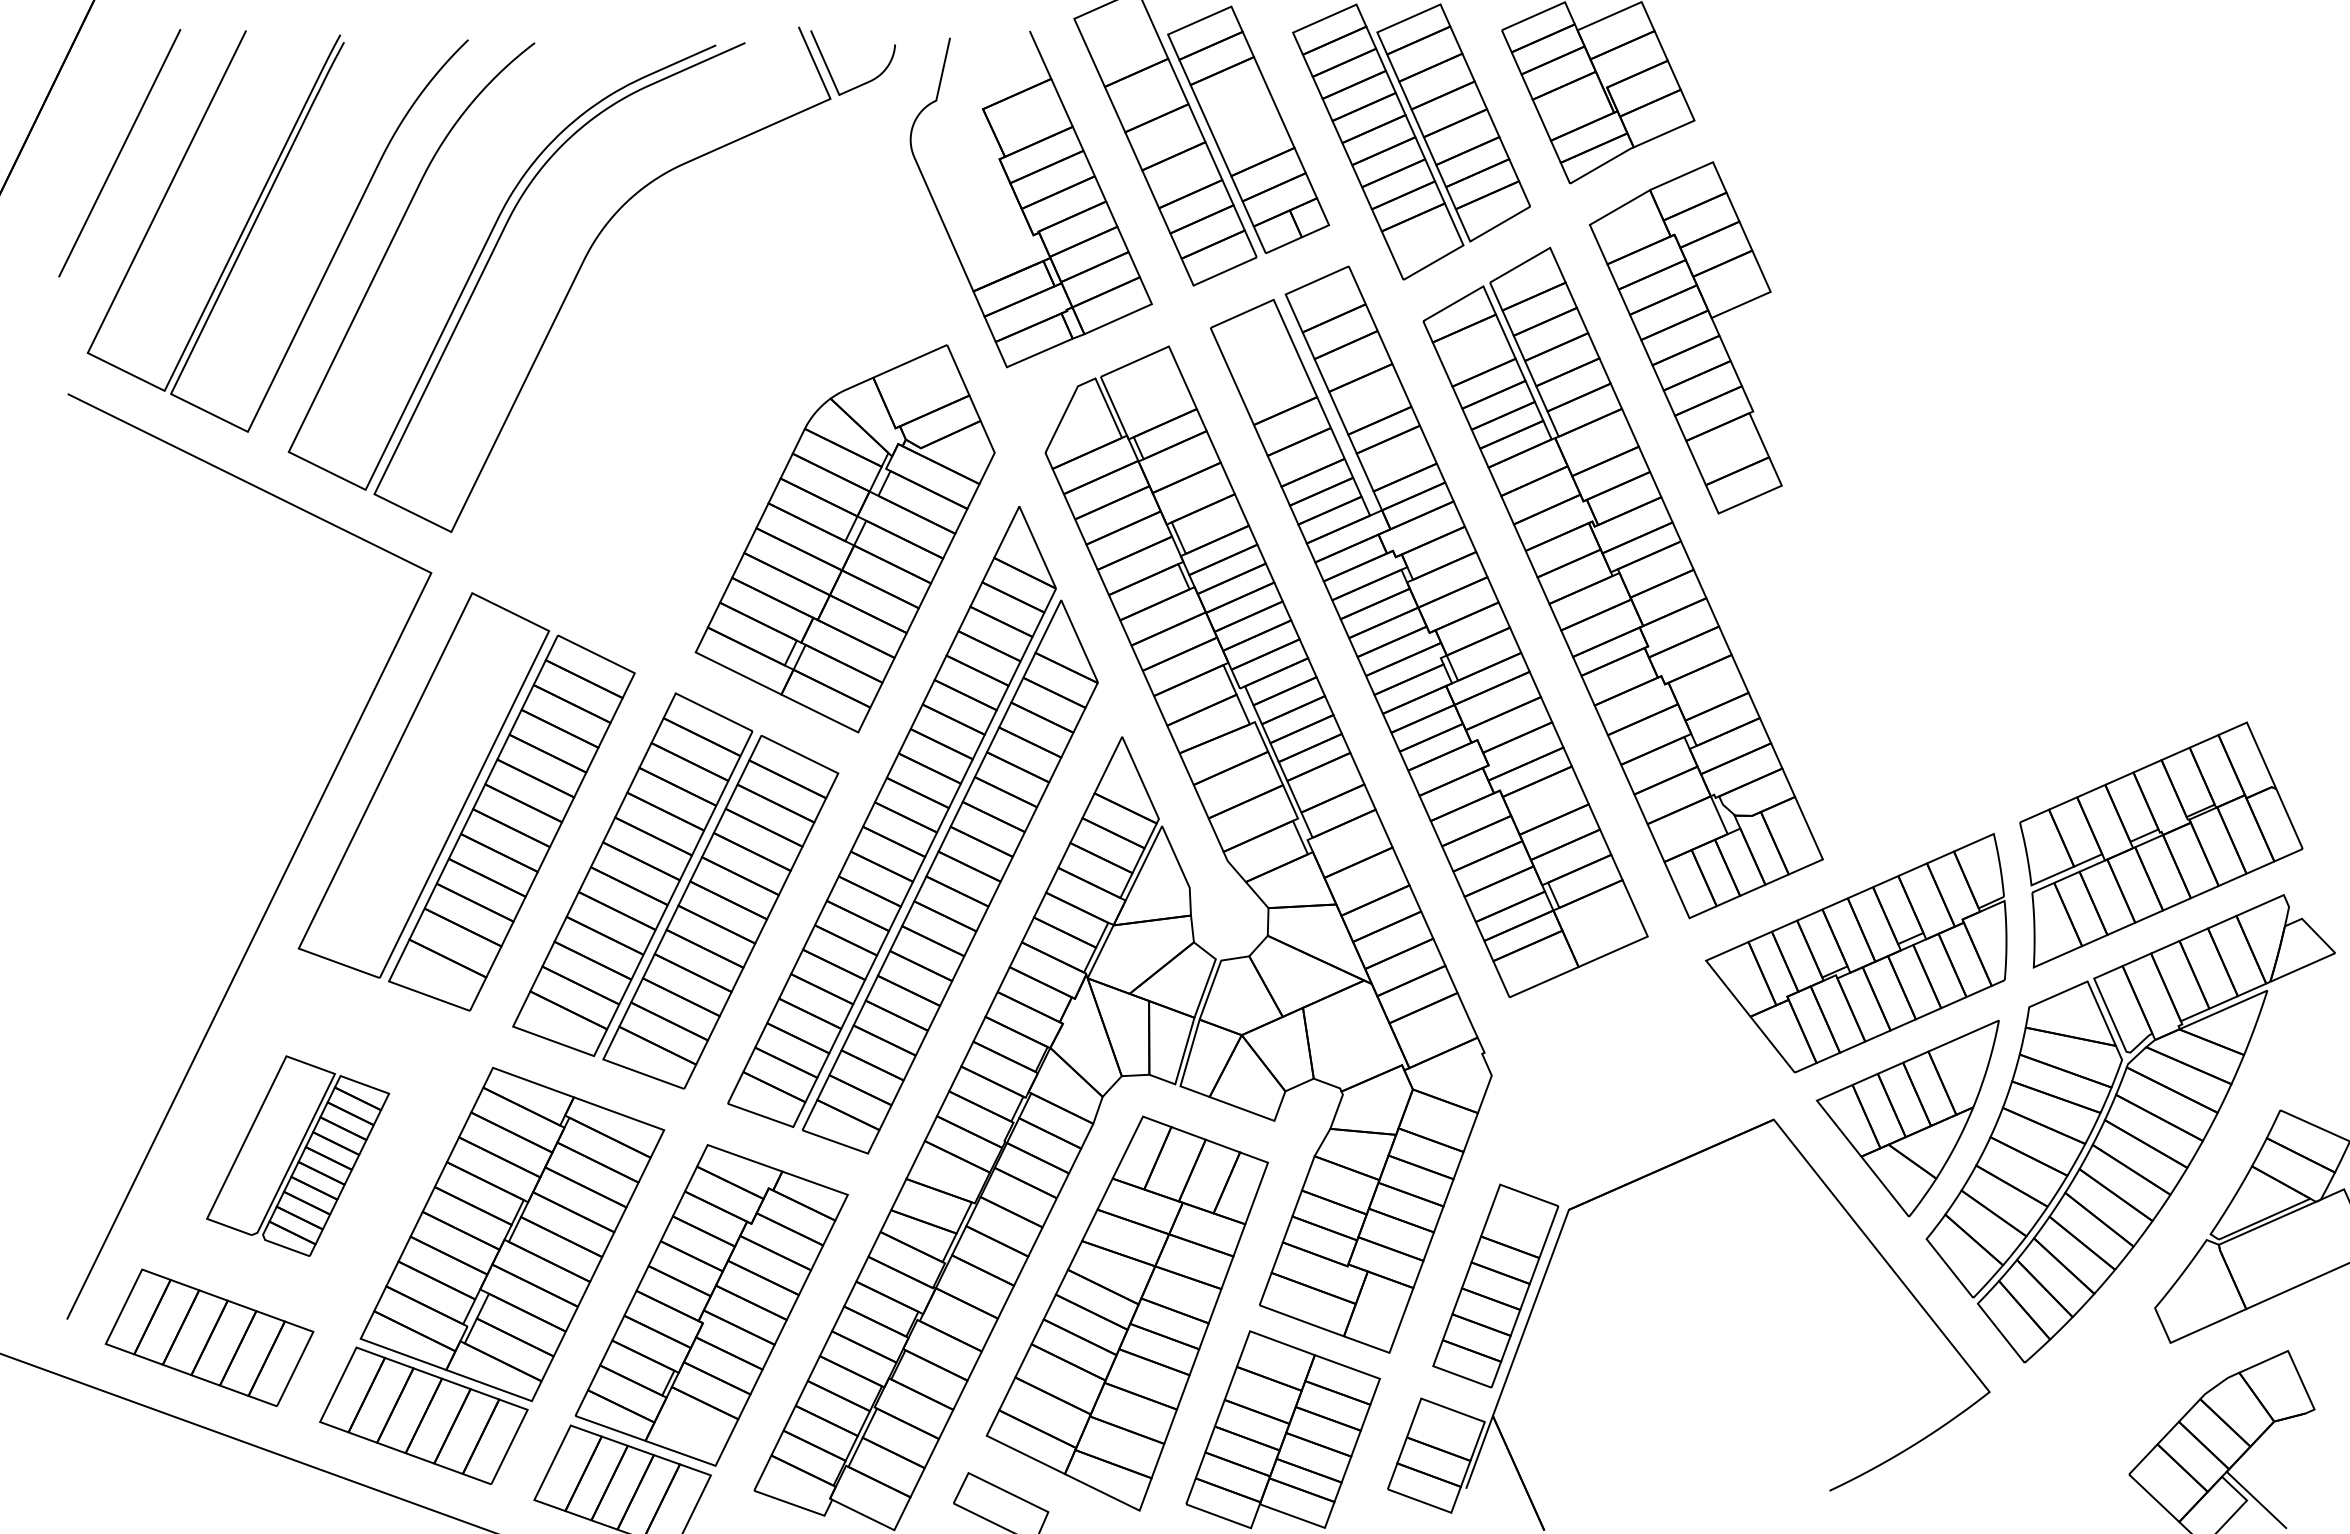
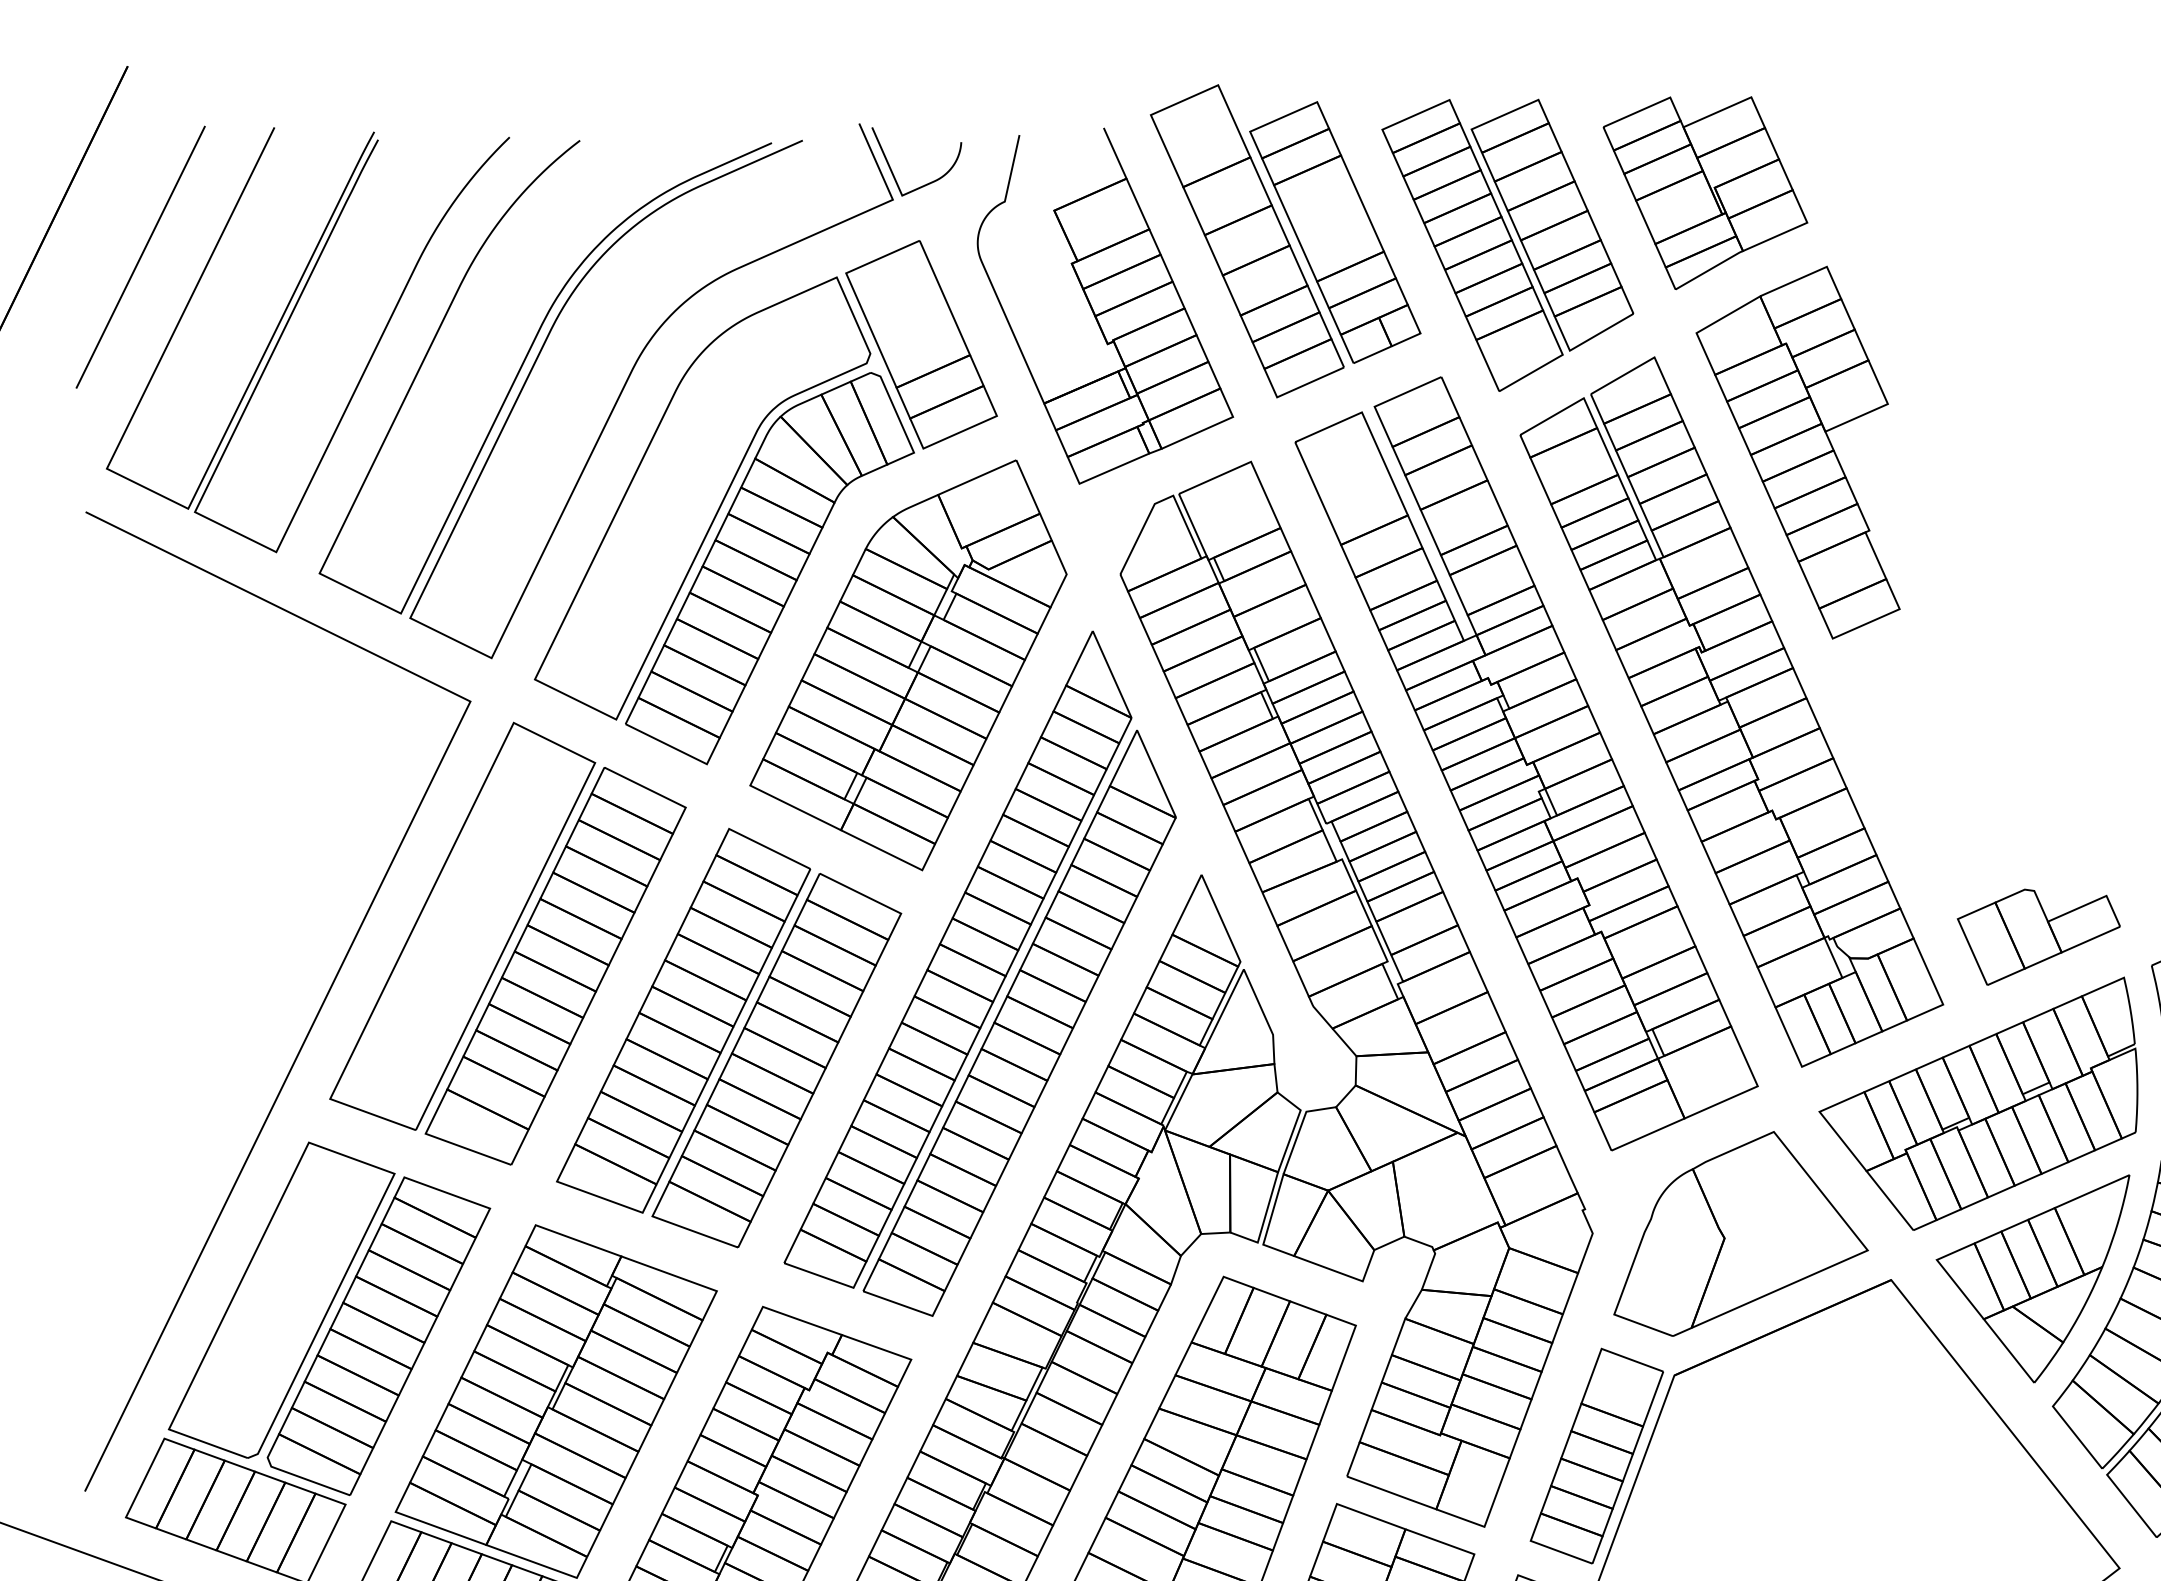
part: (710, 385) -> (765, 503), added
part: (1912, 795) -> (2037, 936), added
part: (1631, 1075) -> (1740, 1233), added
part: (297, 1155) -> (328, 1317), size x1.67

